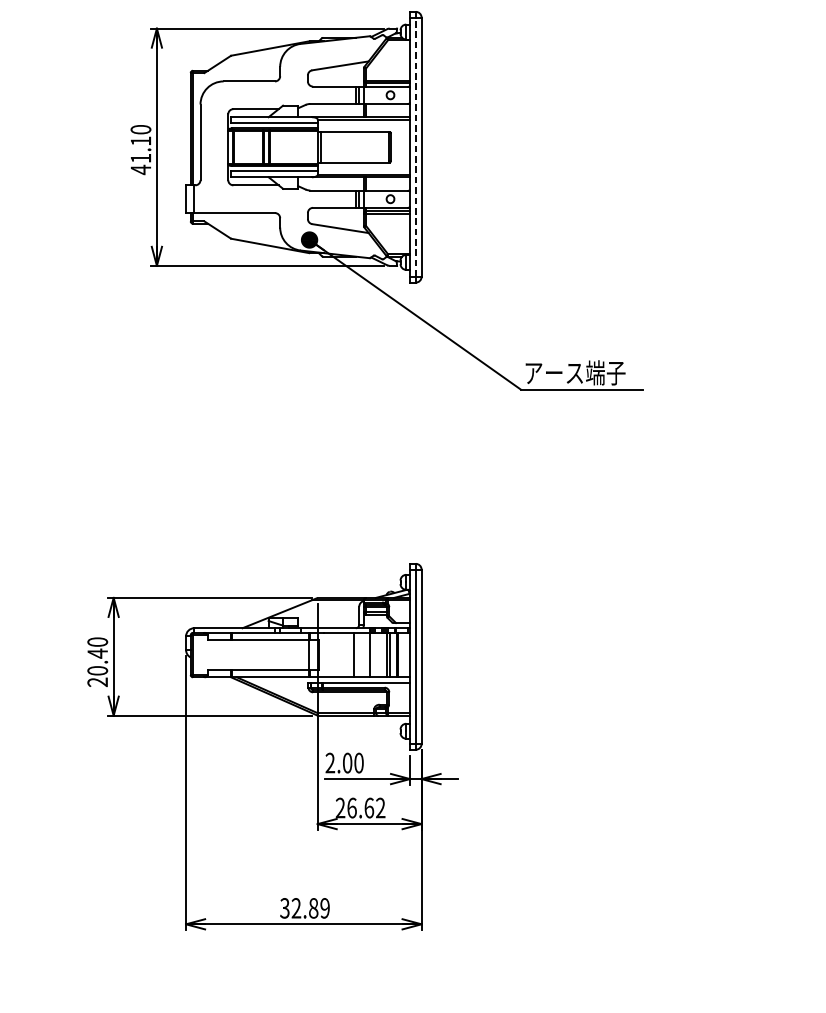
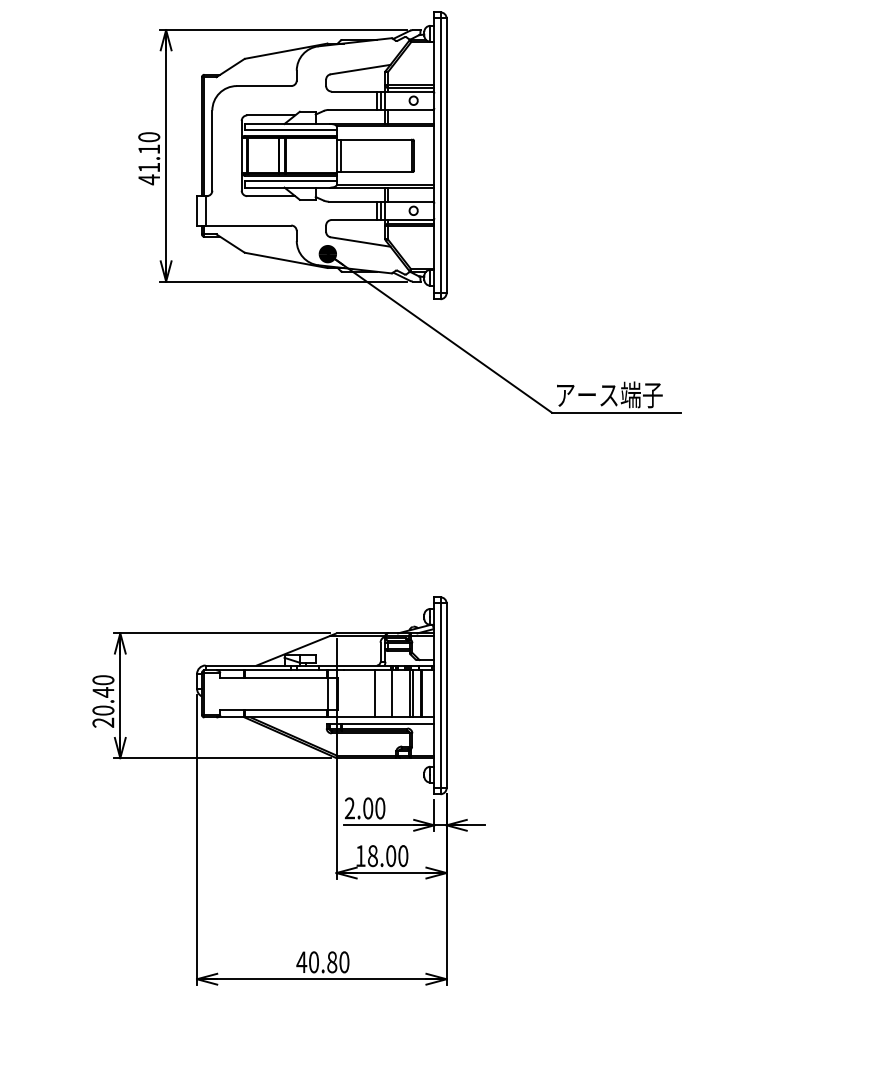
line: (415, 146) -> (440, 155), dashed -> solid
text: (360, 808) -> (381, 856), 26.62 -> 18.00
text: (304, 908) -> (322, 962), 32.89 -> 40.80

